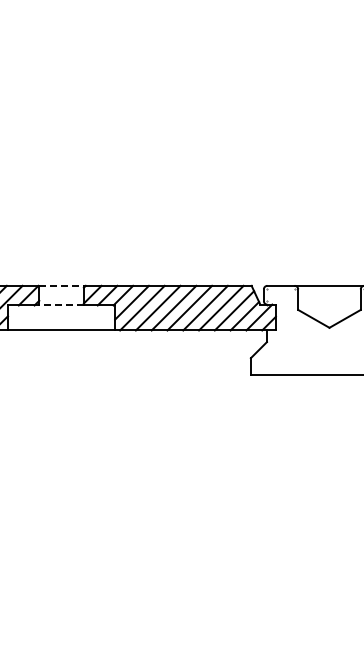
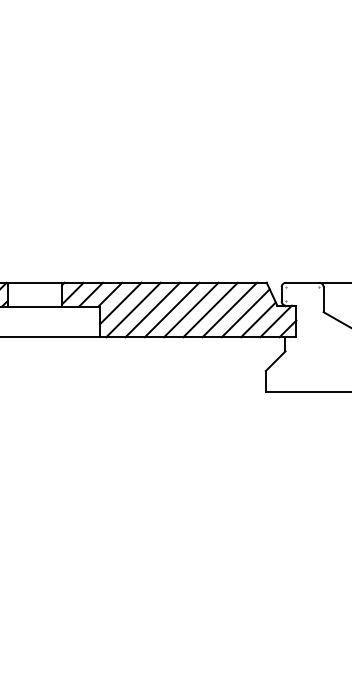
line: (62, 285) -> (36, 282), dashed -> solid
line: (61, 305) -> (34, 306), dashed -> solid

